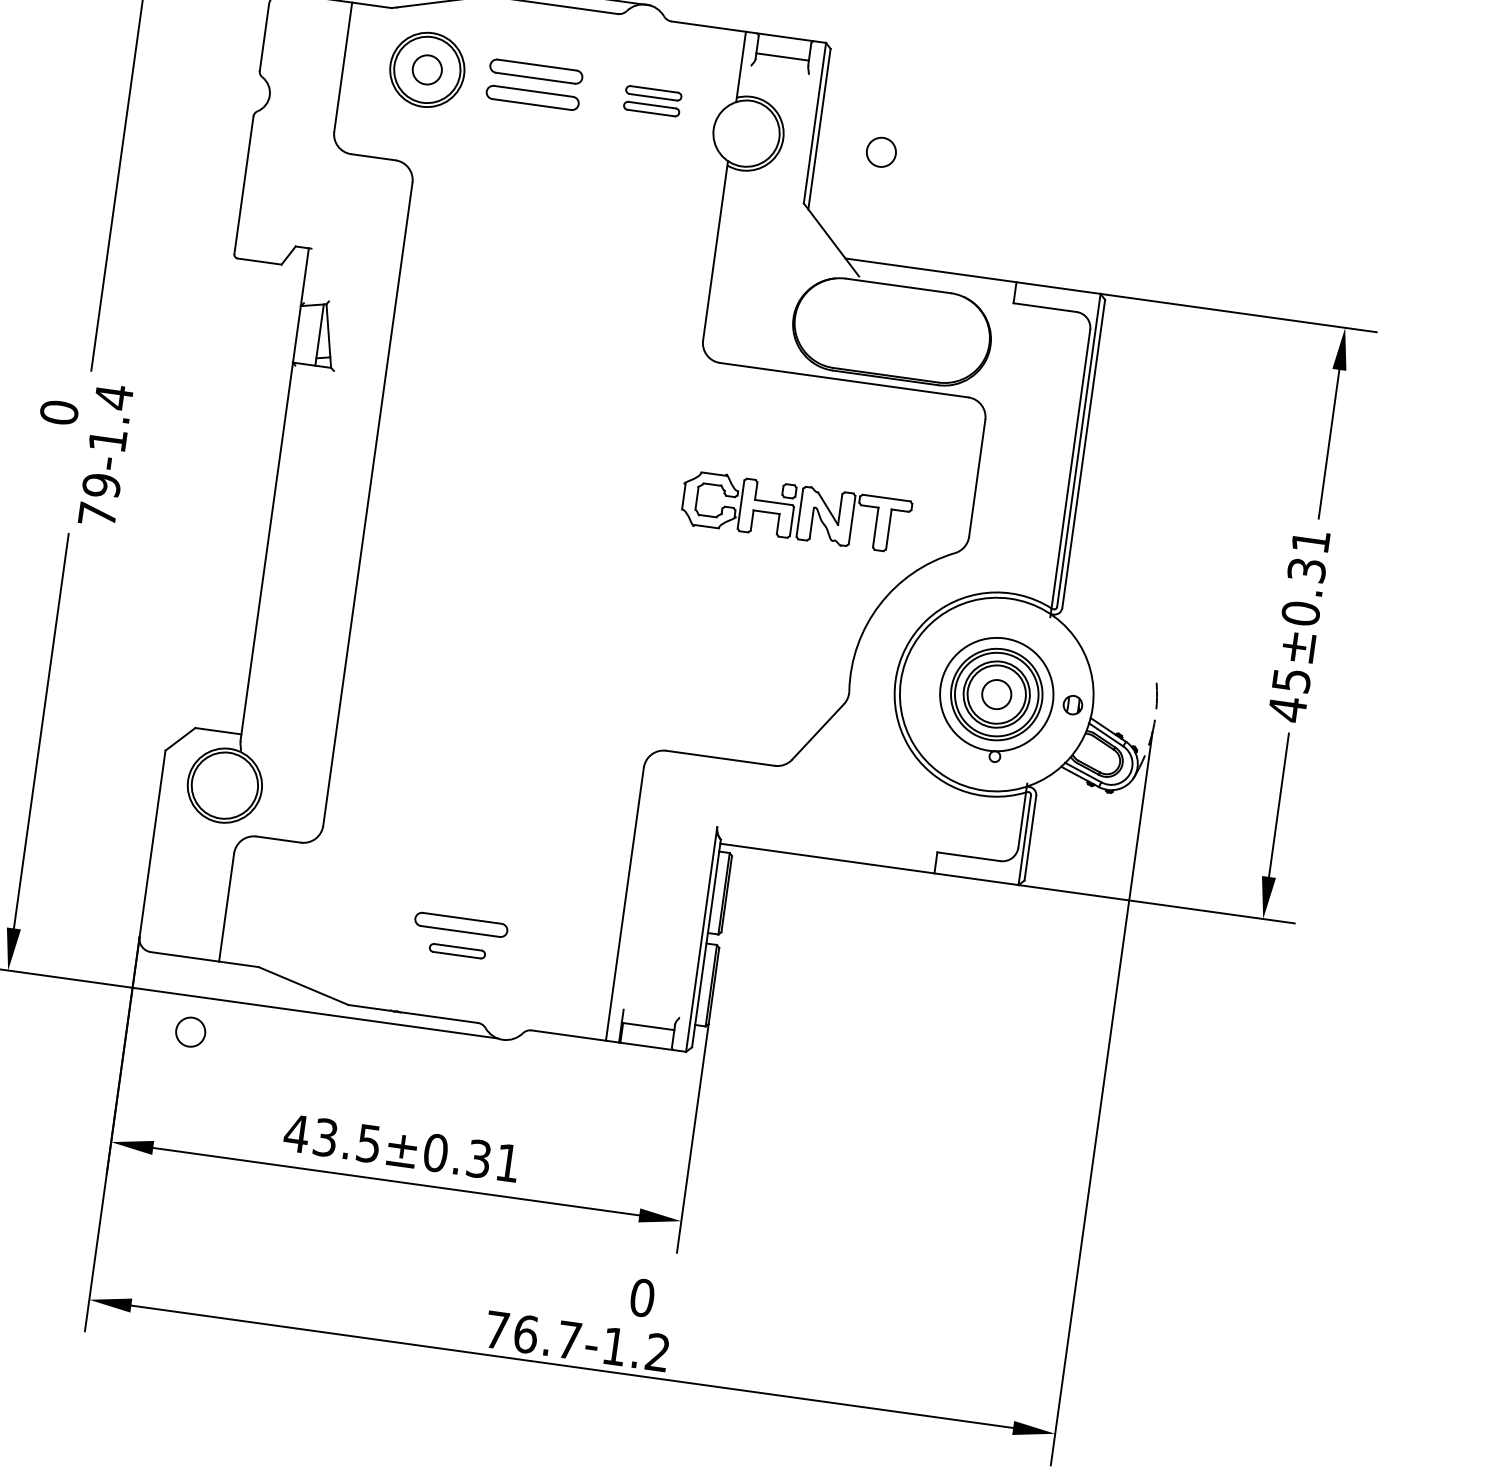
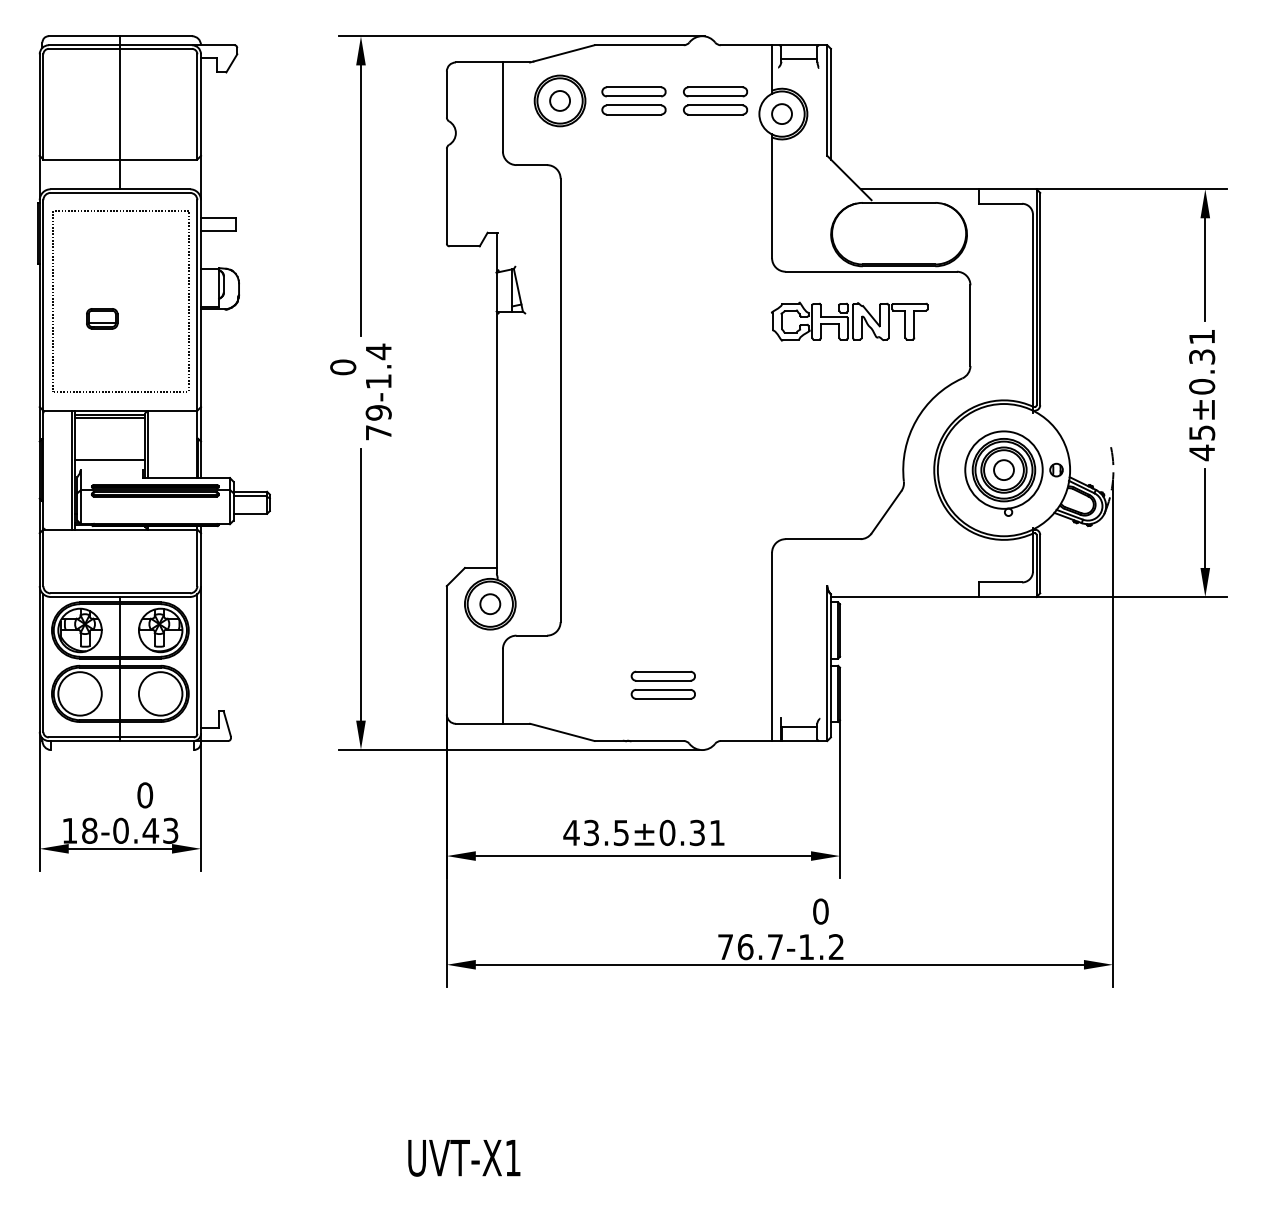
part: (652, 100) -> (715, 100), size x1.67
circle: (880, 151) -> (781, 113), moved
part: (795, 511) -> (849, 321), moved
part: (456, 951) -> (662, 694), size x1.67
circle: (190, 1032) -> (490, 604), moved

